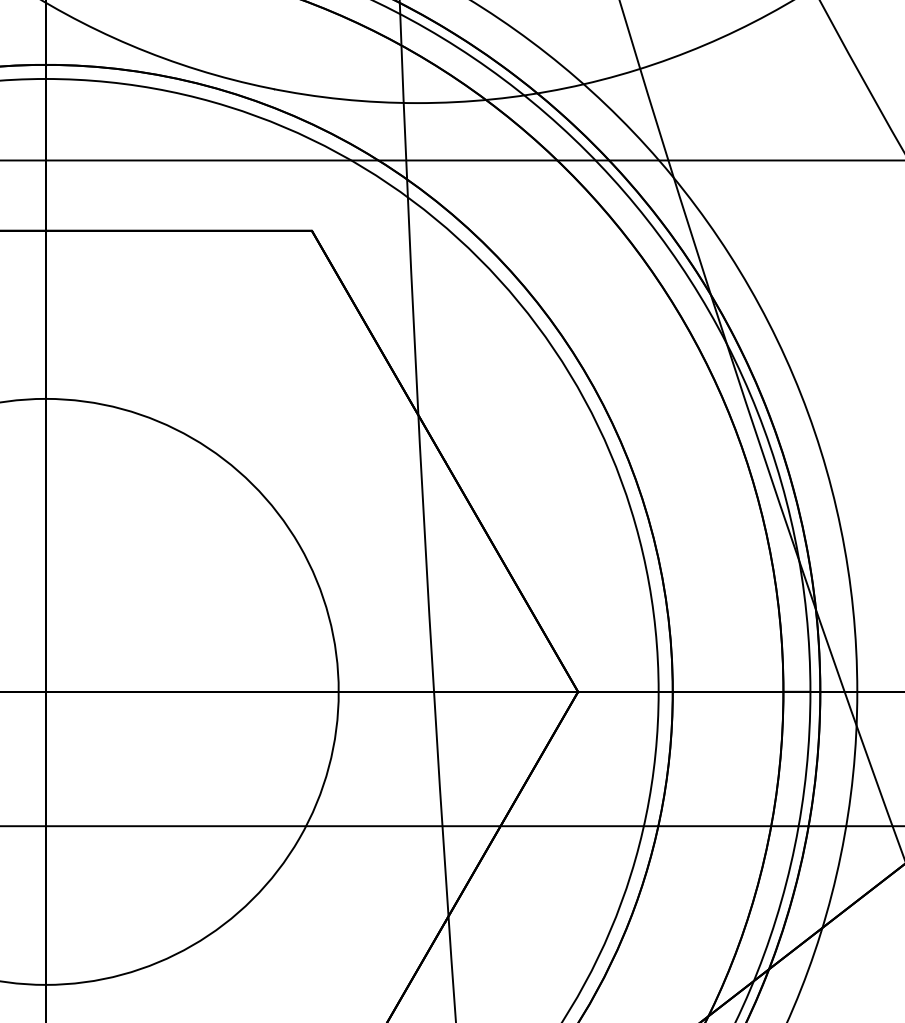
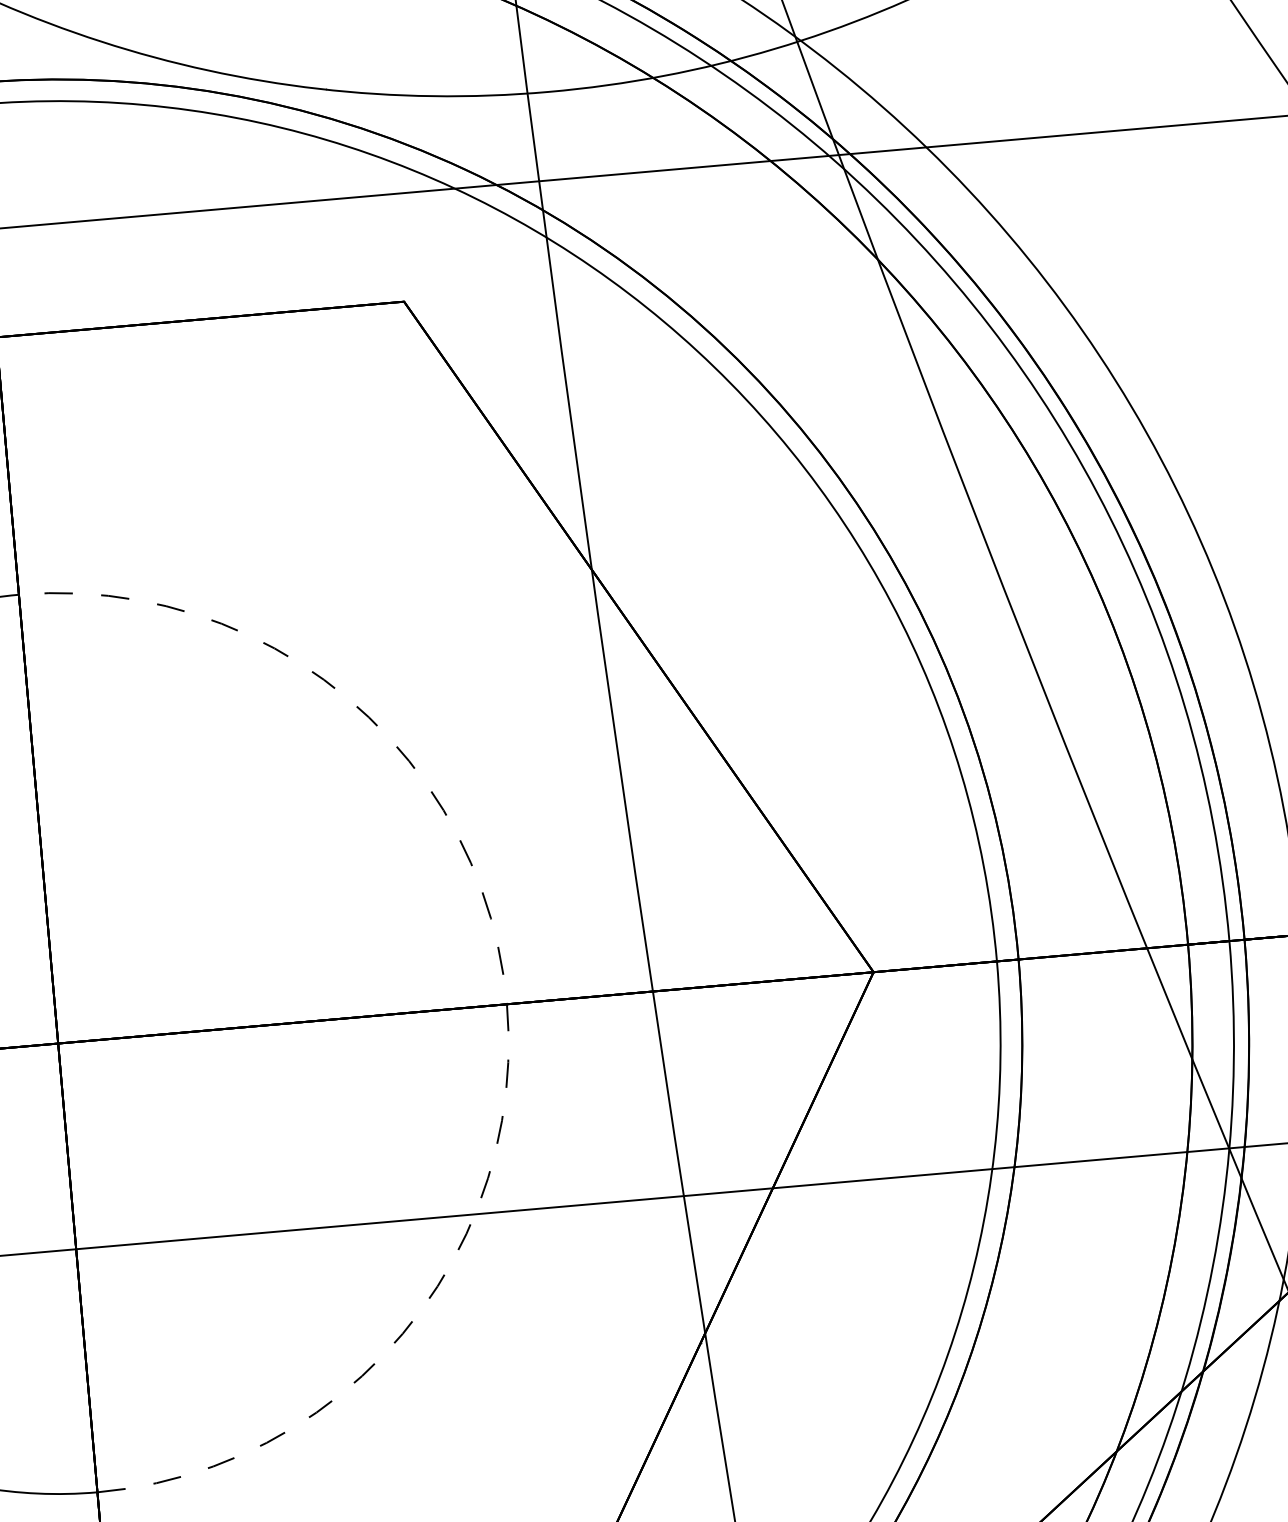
arc: (338, 691) -> (506, 1003), solid -> dashed

